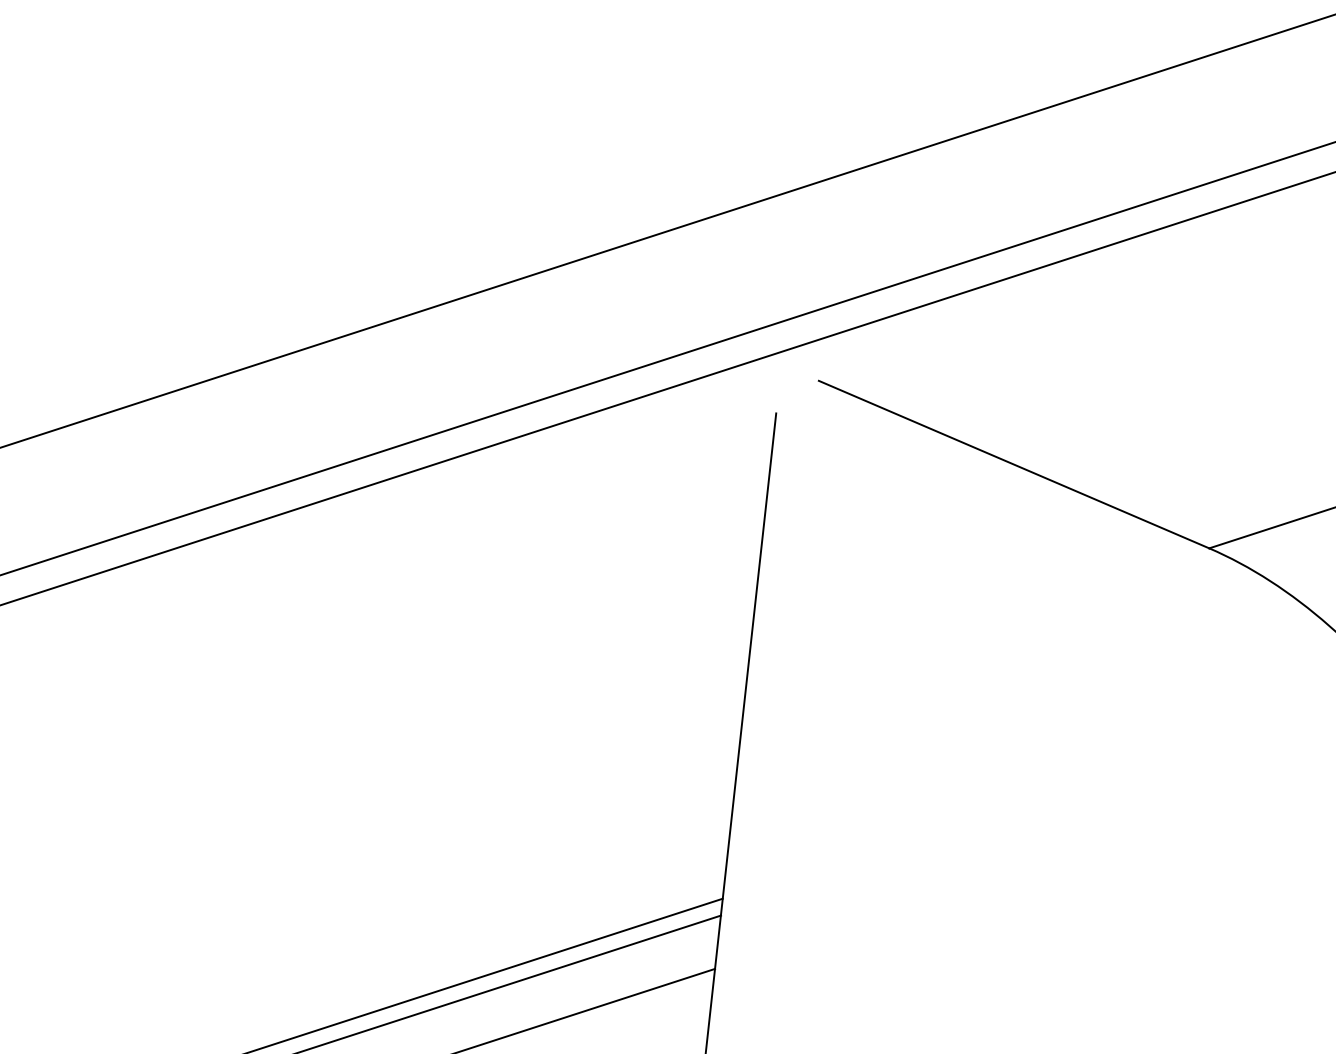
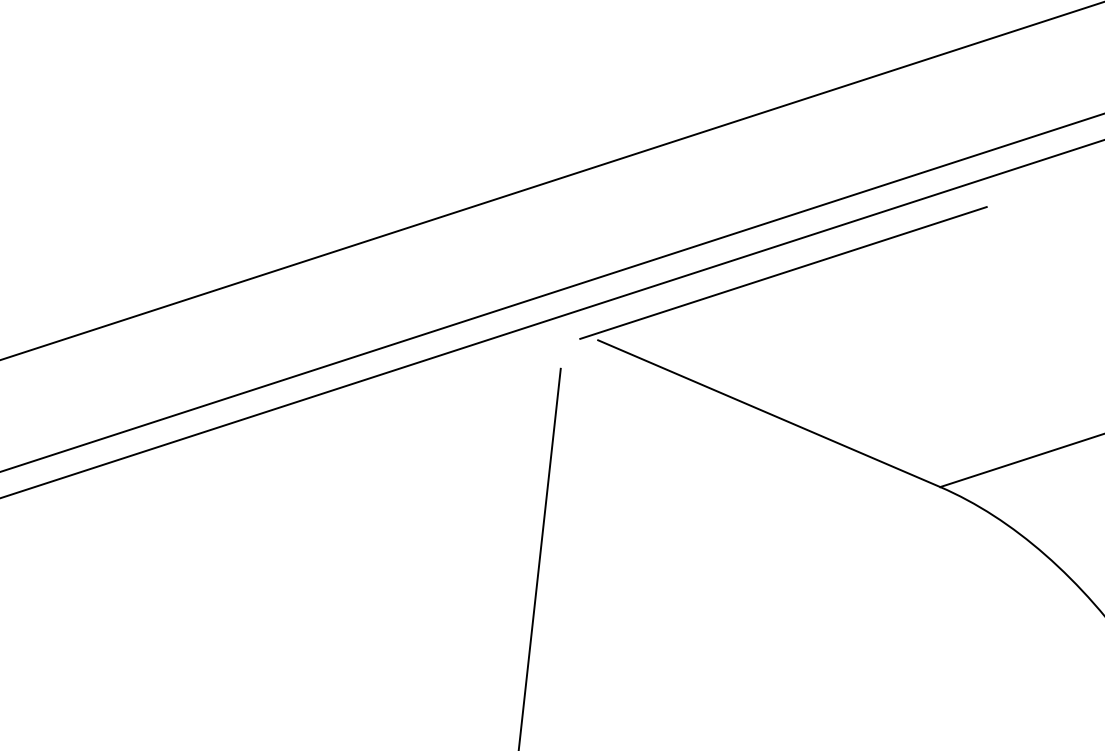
line: (1030, 303) -> (783, 272), added

